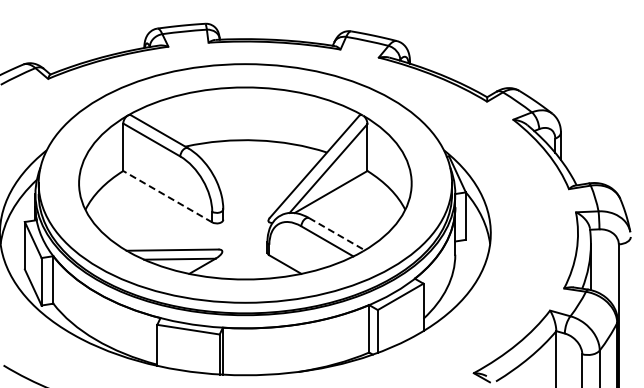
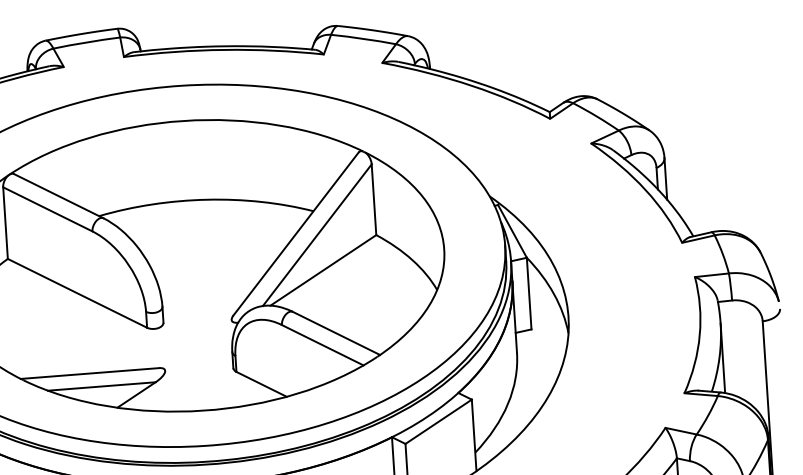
line: (167, 196) -> (77, 293), dashed -> solid
line: (337, 234) -> (337, 333), dashed -> solid

